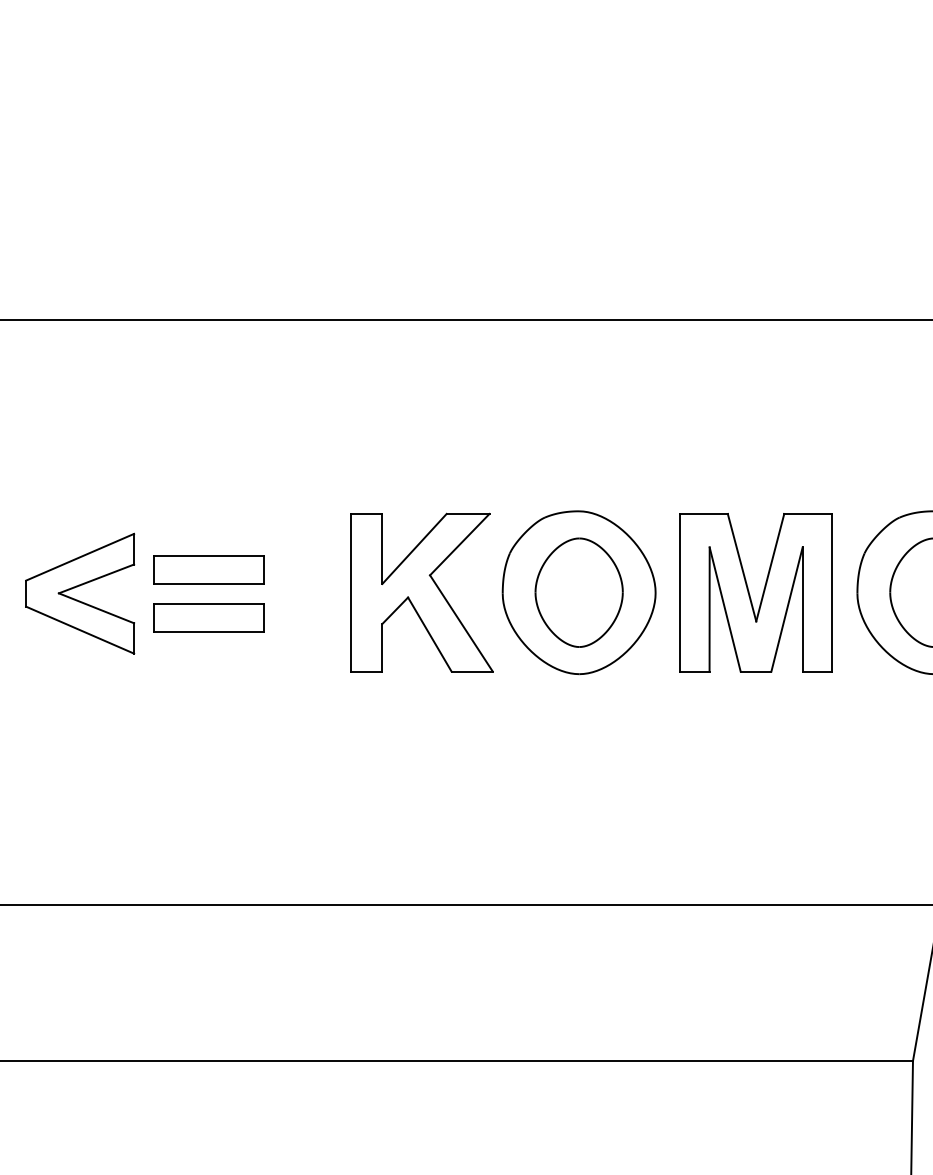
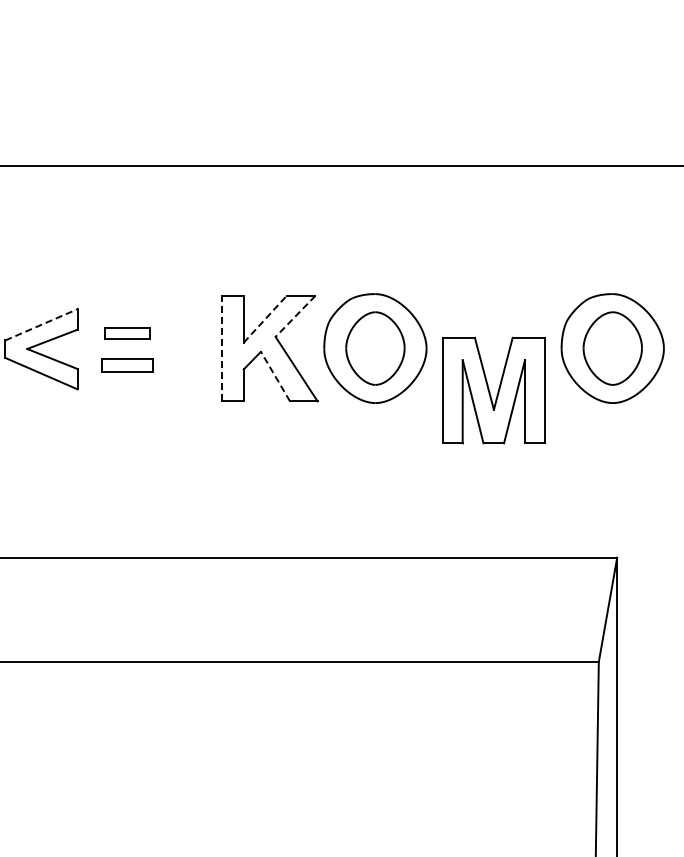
line: (459, 544) -> (295, 316), solid -> dashed
line: (414, 549) -> (265, 319), solid -> dashed
line: (80, 556) -> (41, 324), solid -> dashed
part: (208, 570) -> (127, 333), size x0.6
line: (350, 592) -> (222, 348), solid -> dashed
part: (755, 592) -> (493, 390), moved
part: (208, 618) -> (127, 365), size x0.7
line: (429, 634) -> (275, 376), solid -> dashed

